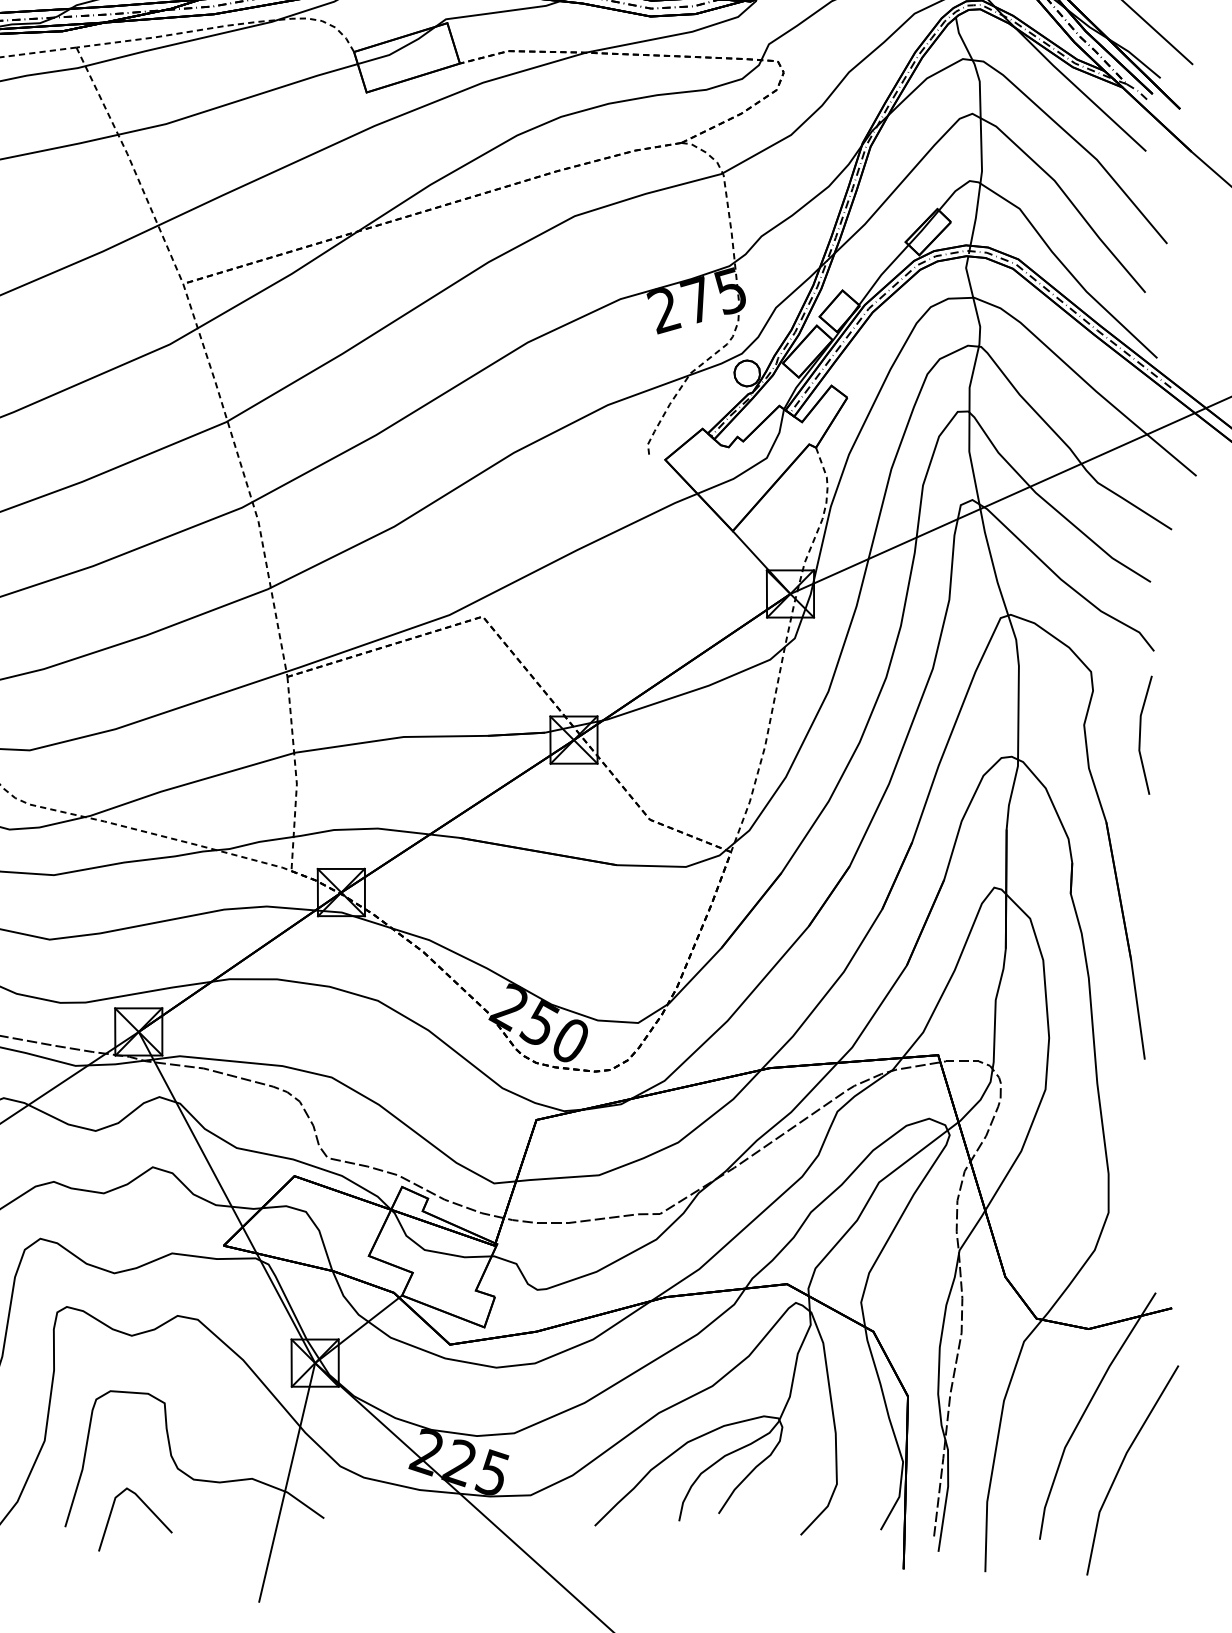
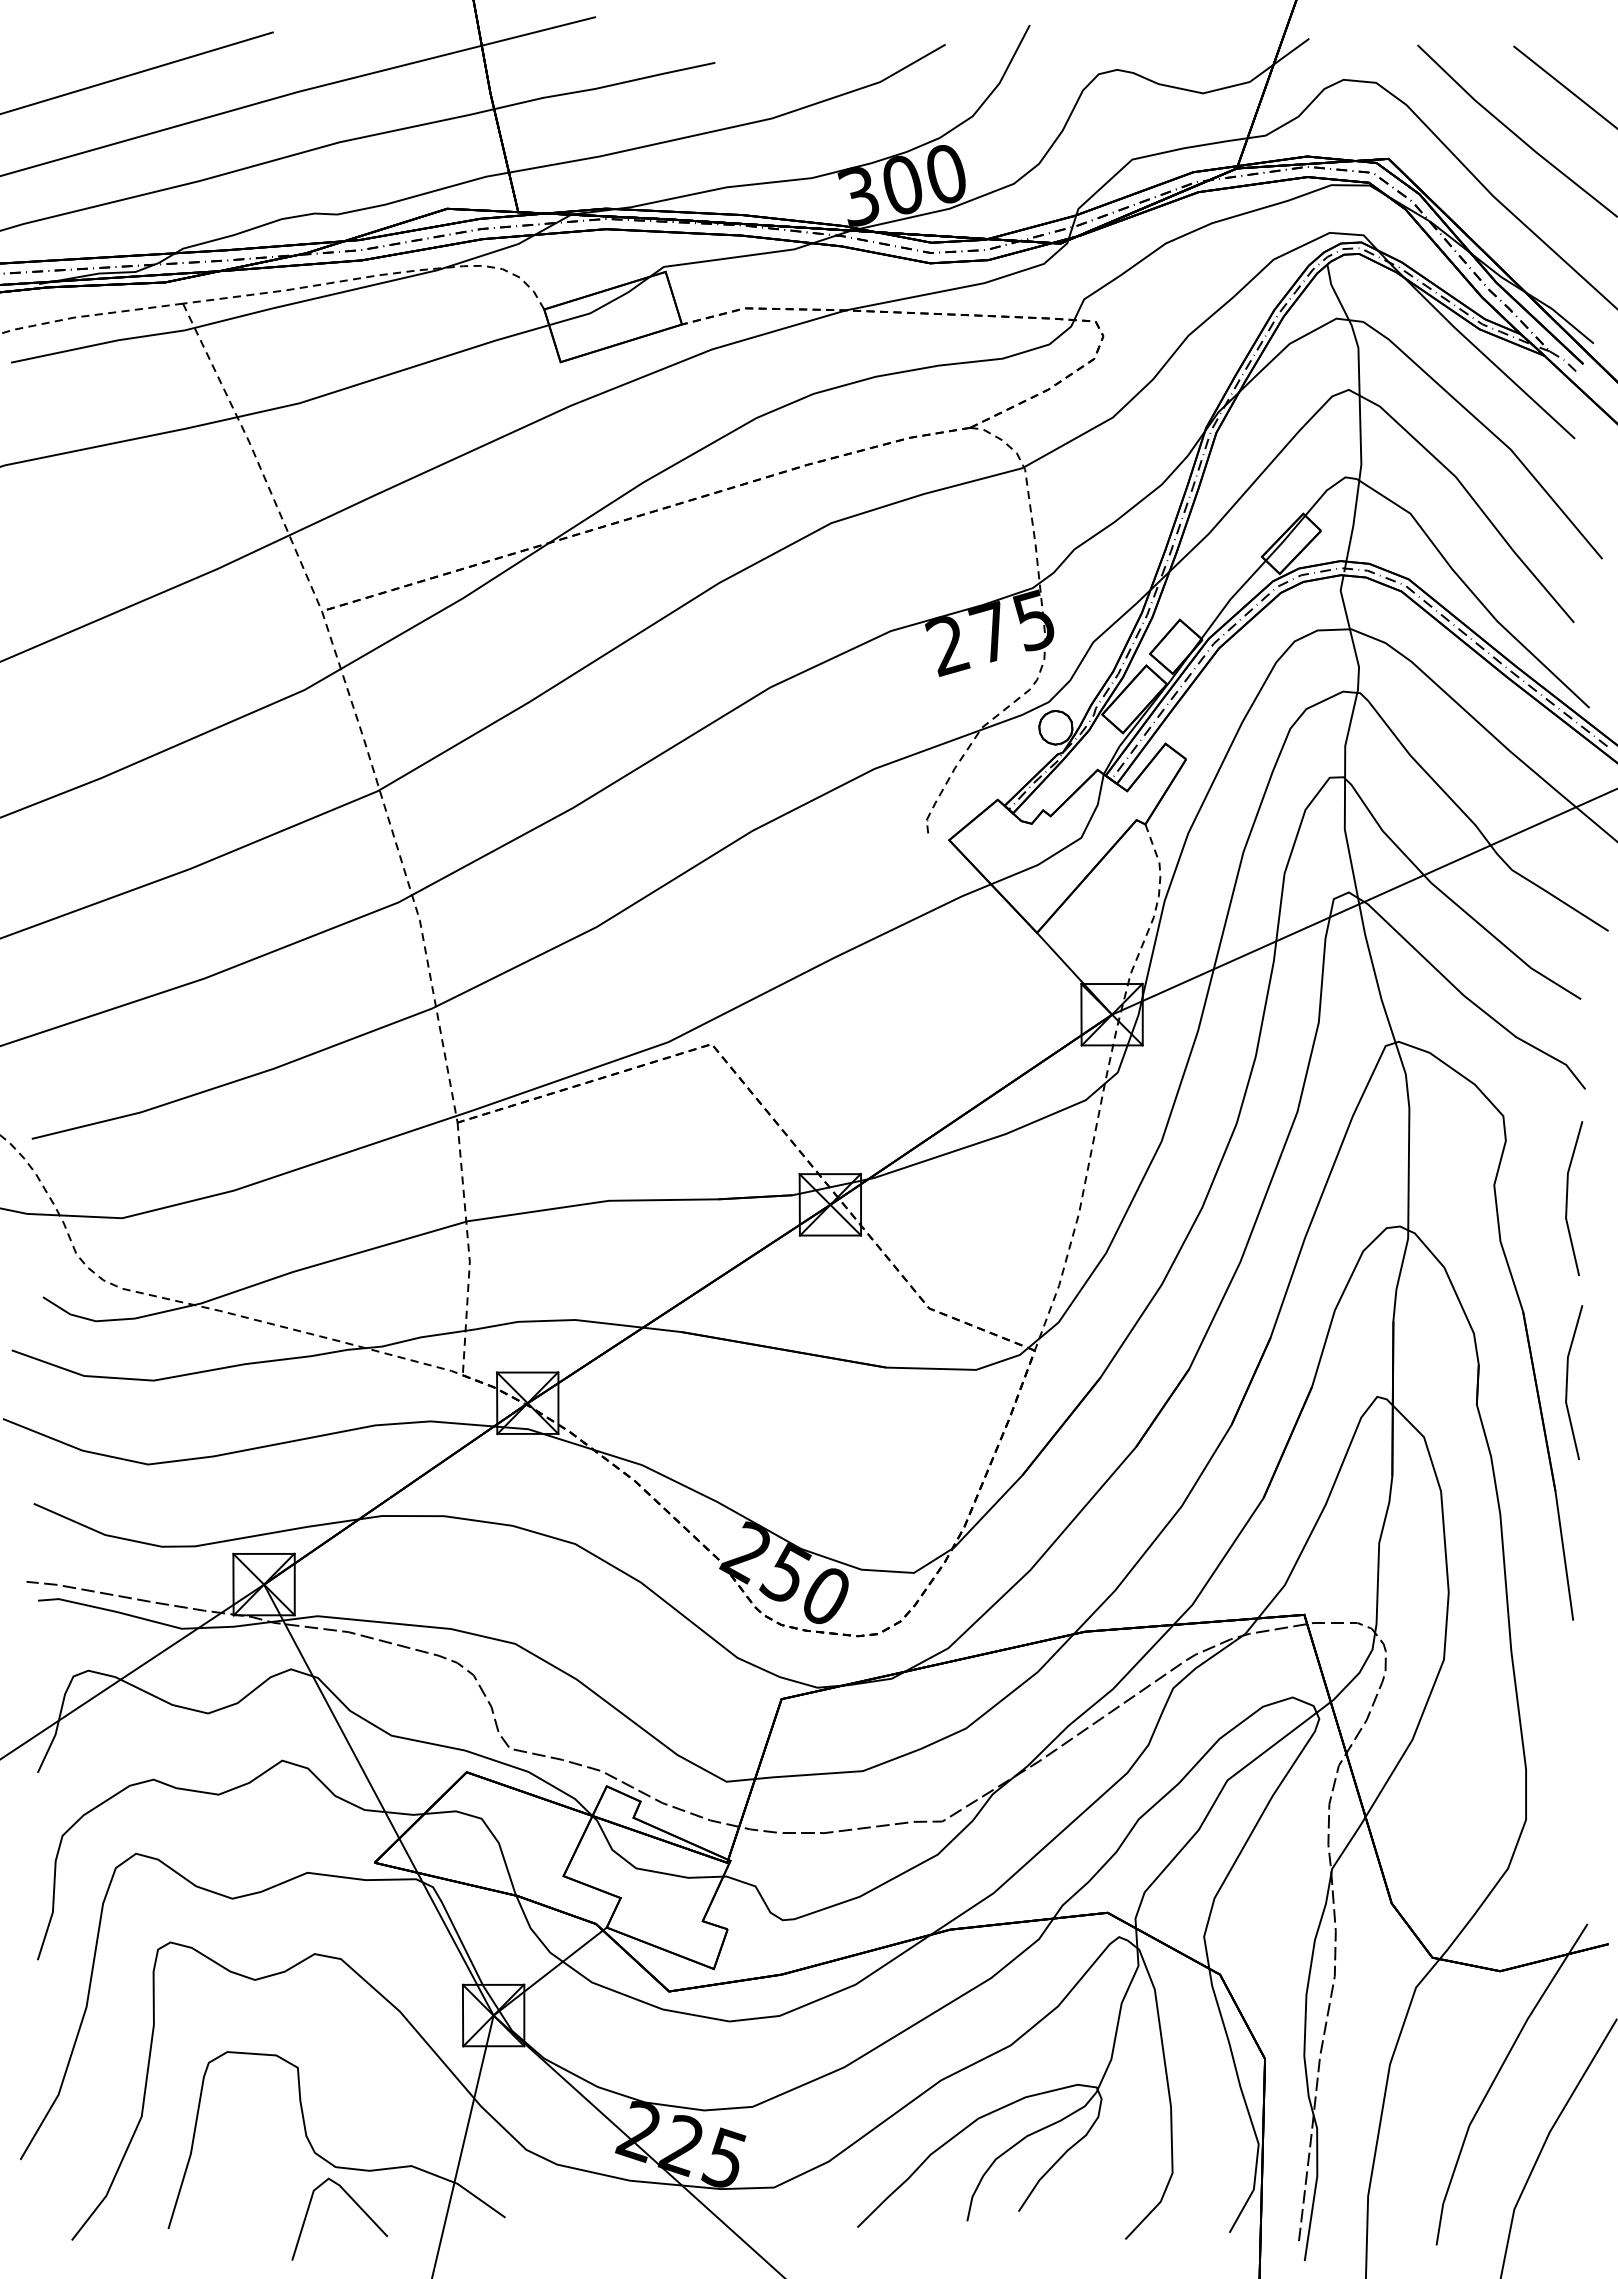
line: (1140, 876) -> (1567, 1382), added
line: (146, 1506) -> (354, 2202), moved

